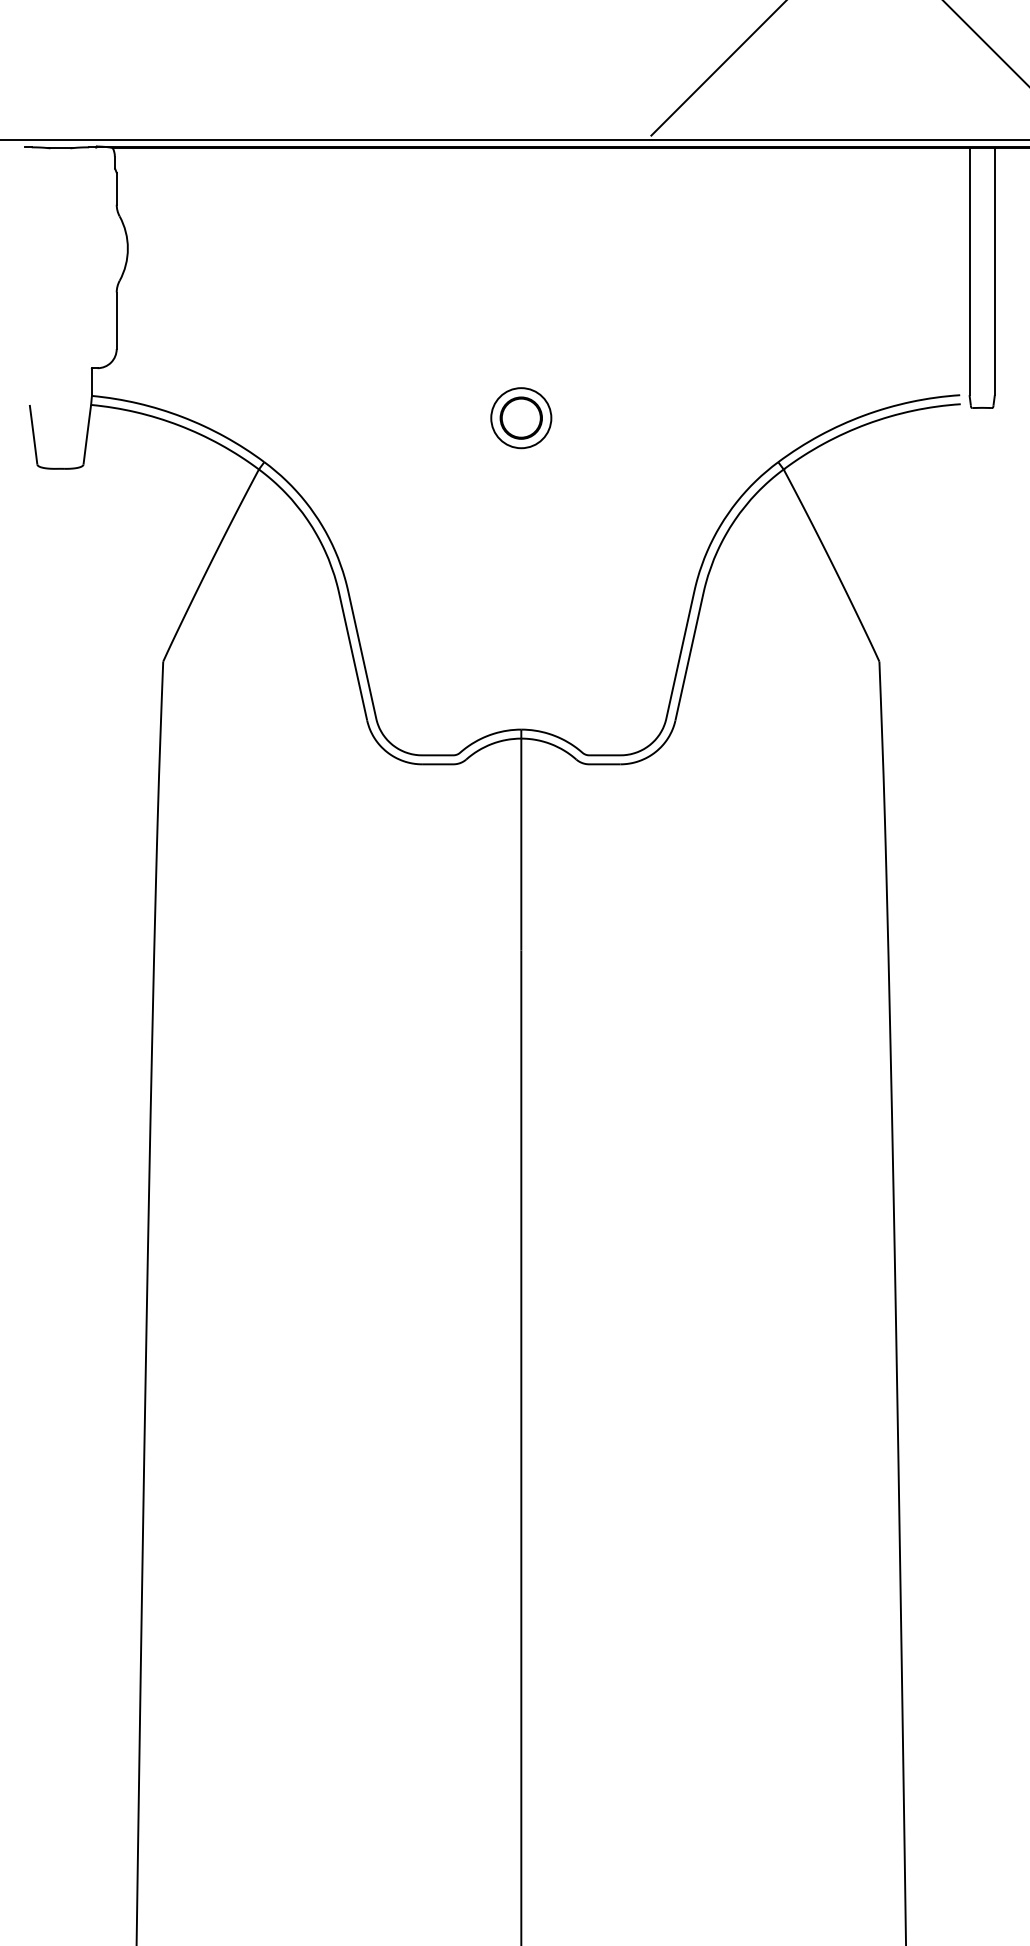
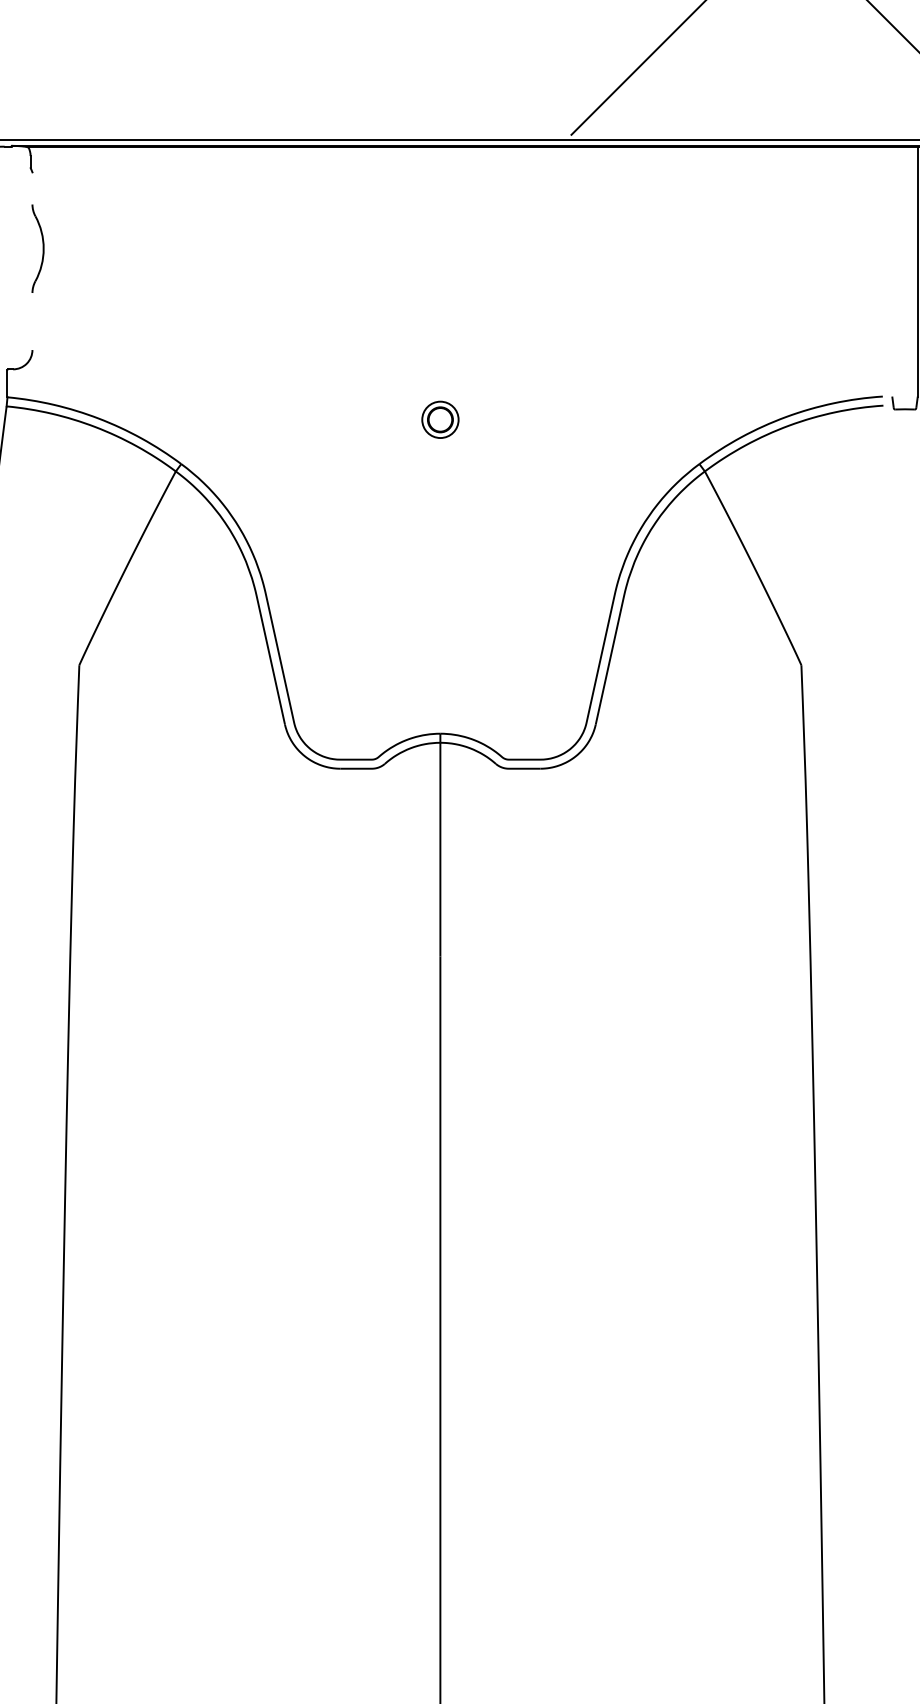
line: (116, 188) -> (32, 188), removed
line: (969, 271) -> (892, 271), removed
line: (116, 320) -> (32, 321), removed
part: (521, 418) -> (440, 420), size x0.6

